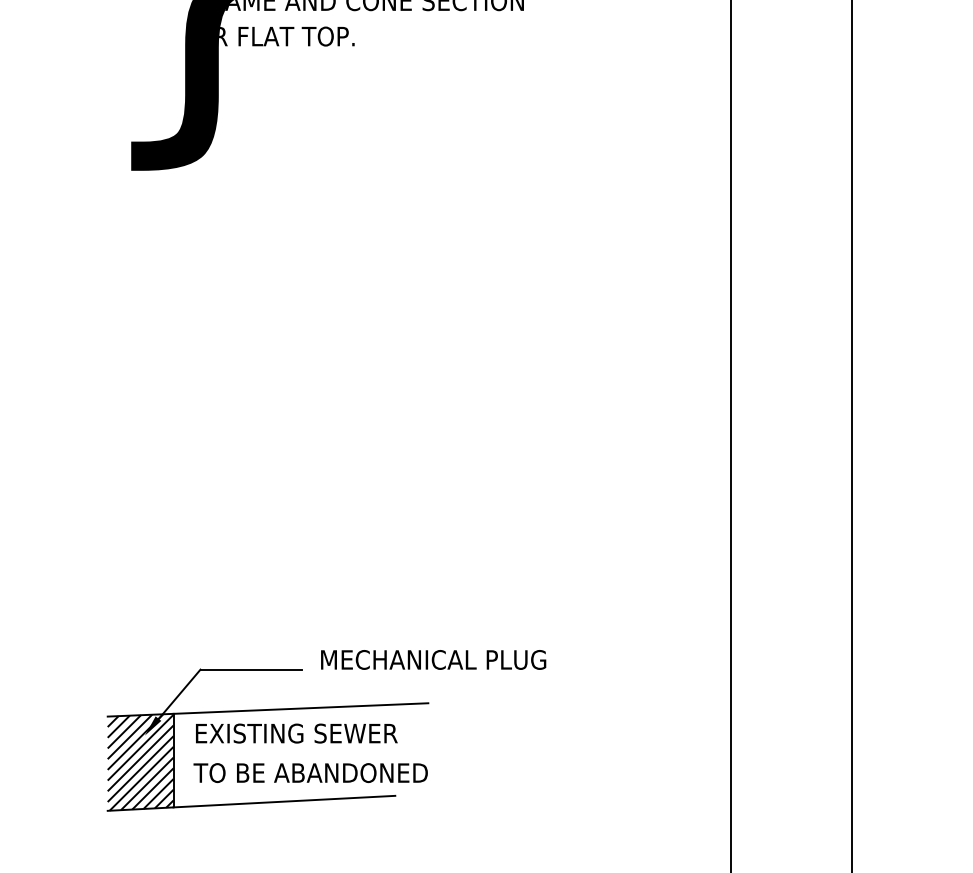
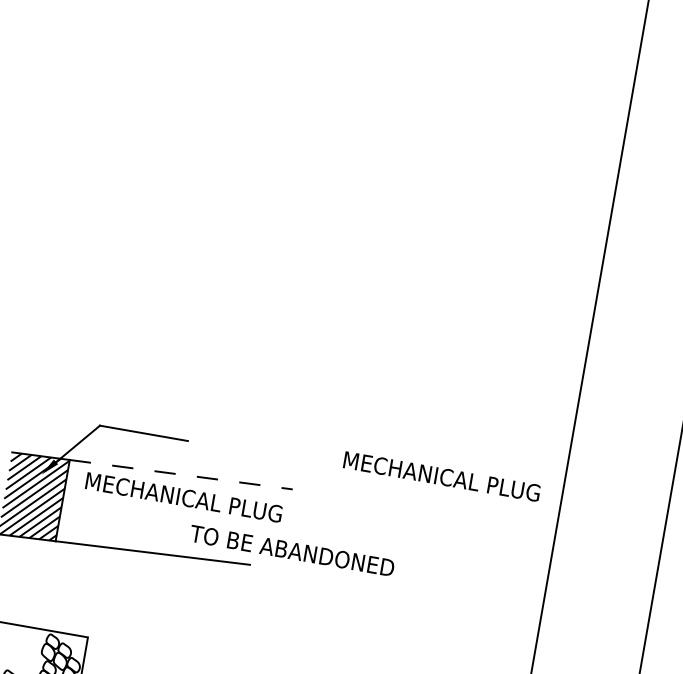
text: (433, 659) -> (441, 476), moved
line: (300, 708) -> (180, 474), solid -> dashed
text: (309, 733) -> (184, 497), EXISTING SEWER -> MECHANICAL PLUG
text: (310, 773) -> (291, 551), moved

